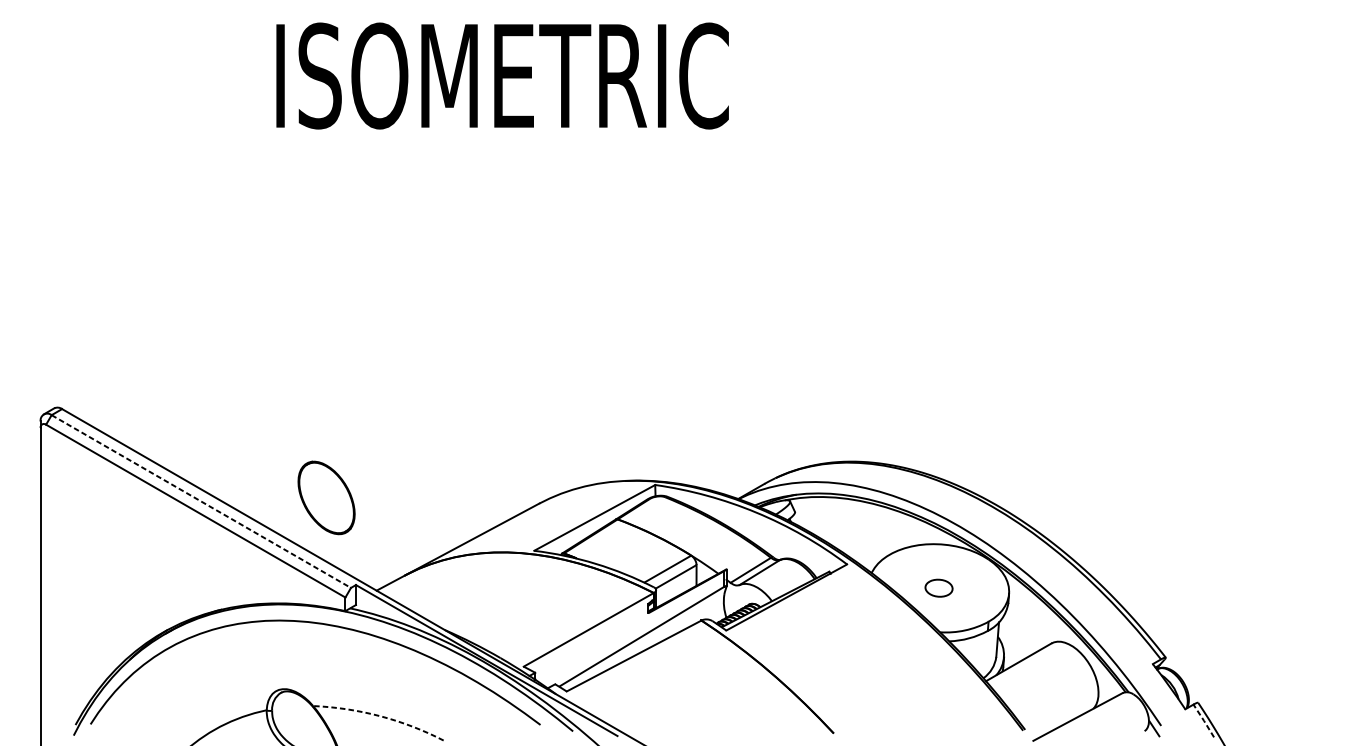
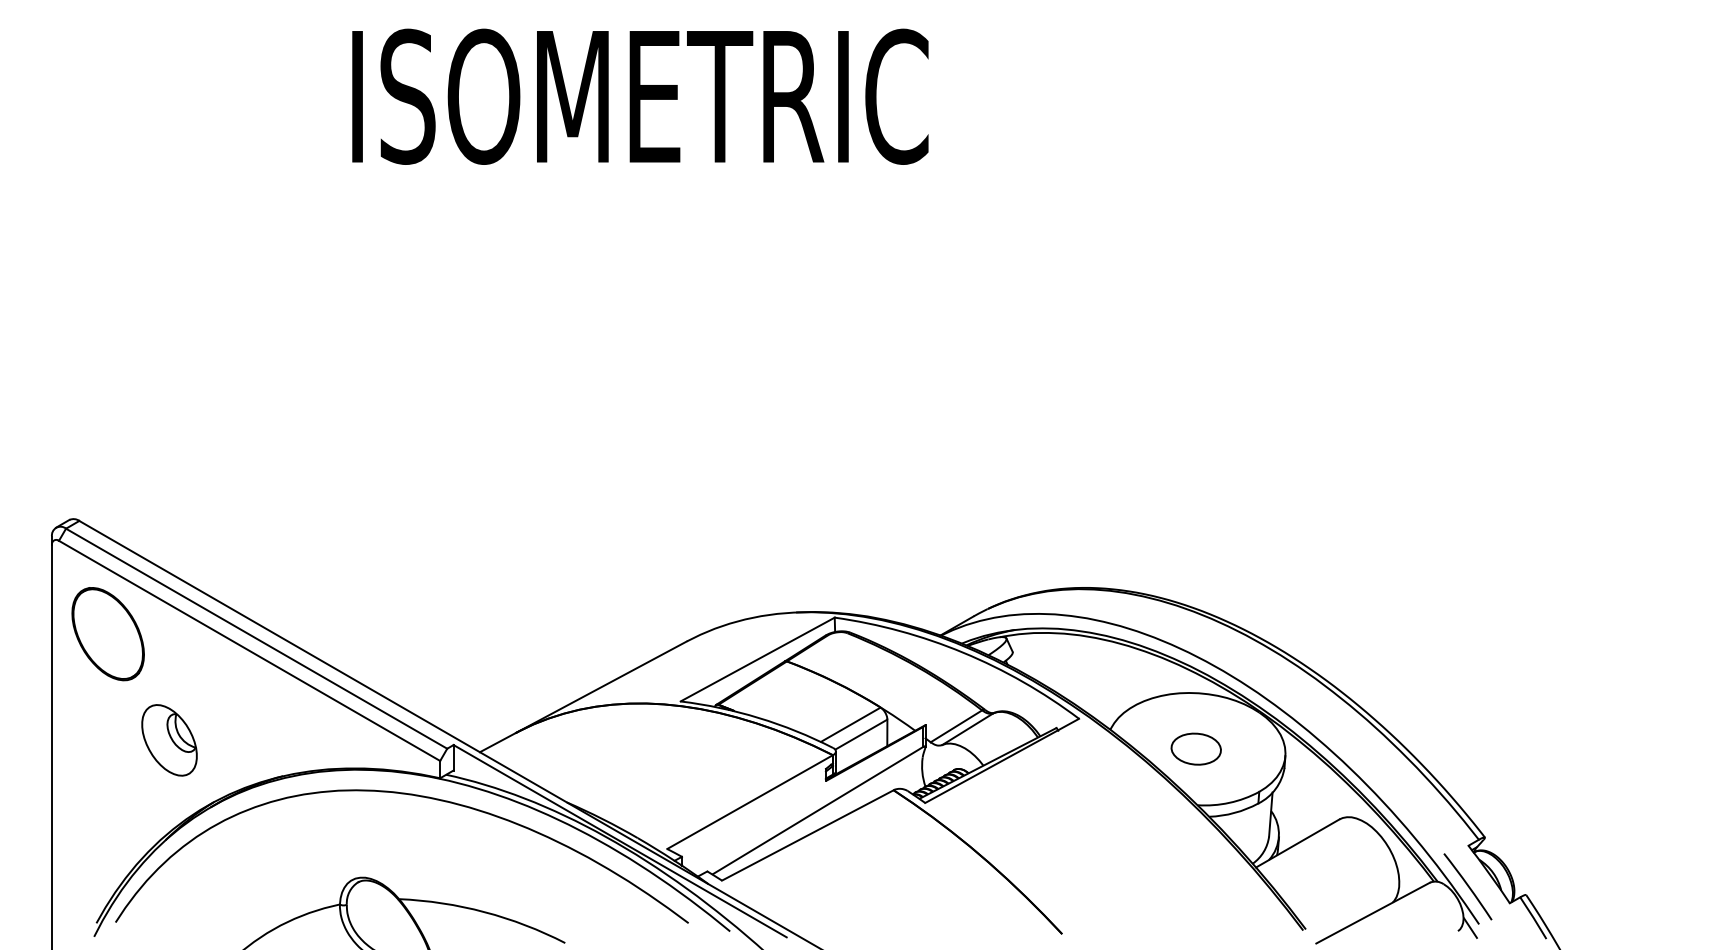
part: (326, 498) -> (107, 634), moved
line: (201, 501) -> (257, 638), dashed -> solid
part: (132, 581) -> (169, 740), added
part: (938, 587) -> (1195, 748), size x1.43
line: (1152, 696) -> (1467, 886), added
arc: (380, 716) -> (484, 912), dashed -> solid
line: (1203, 720) -> (1533, 917), dashed -> solid

